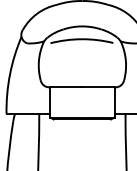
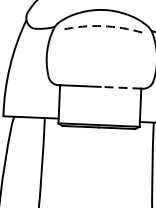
arc: (81, 39) -> (102, 26), solid -> dashed
line: (97, 87) -> (119, 87), solid -> dashed

